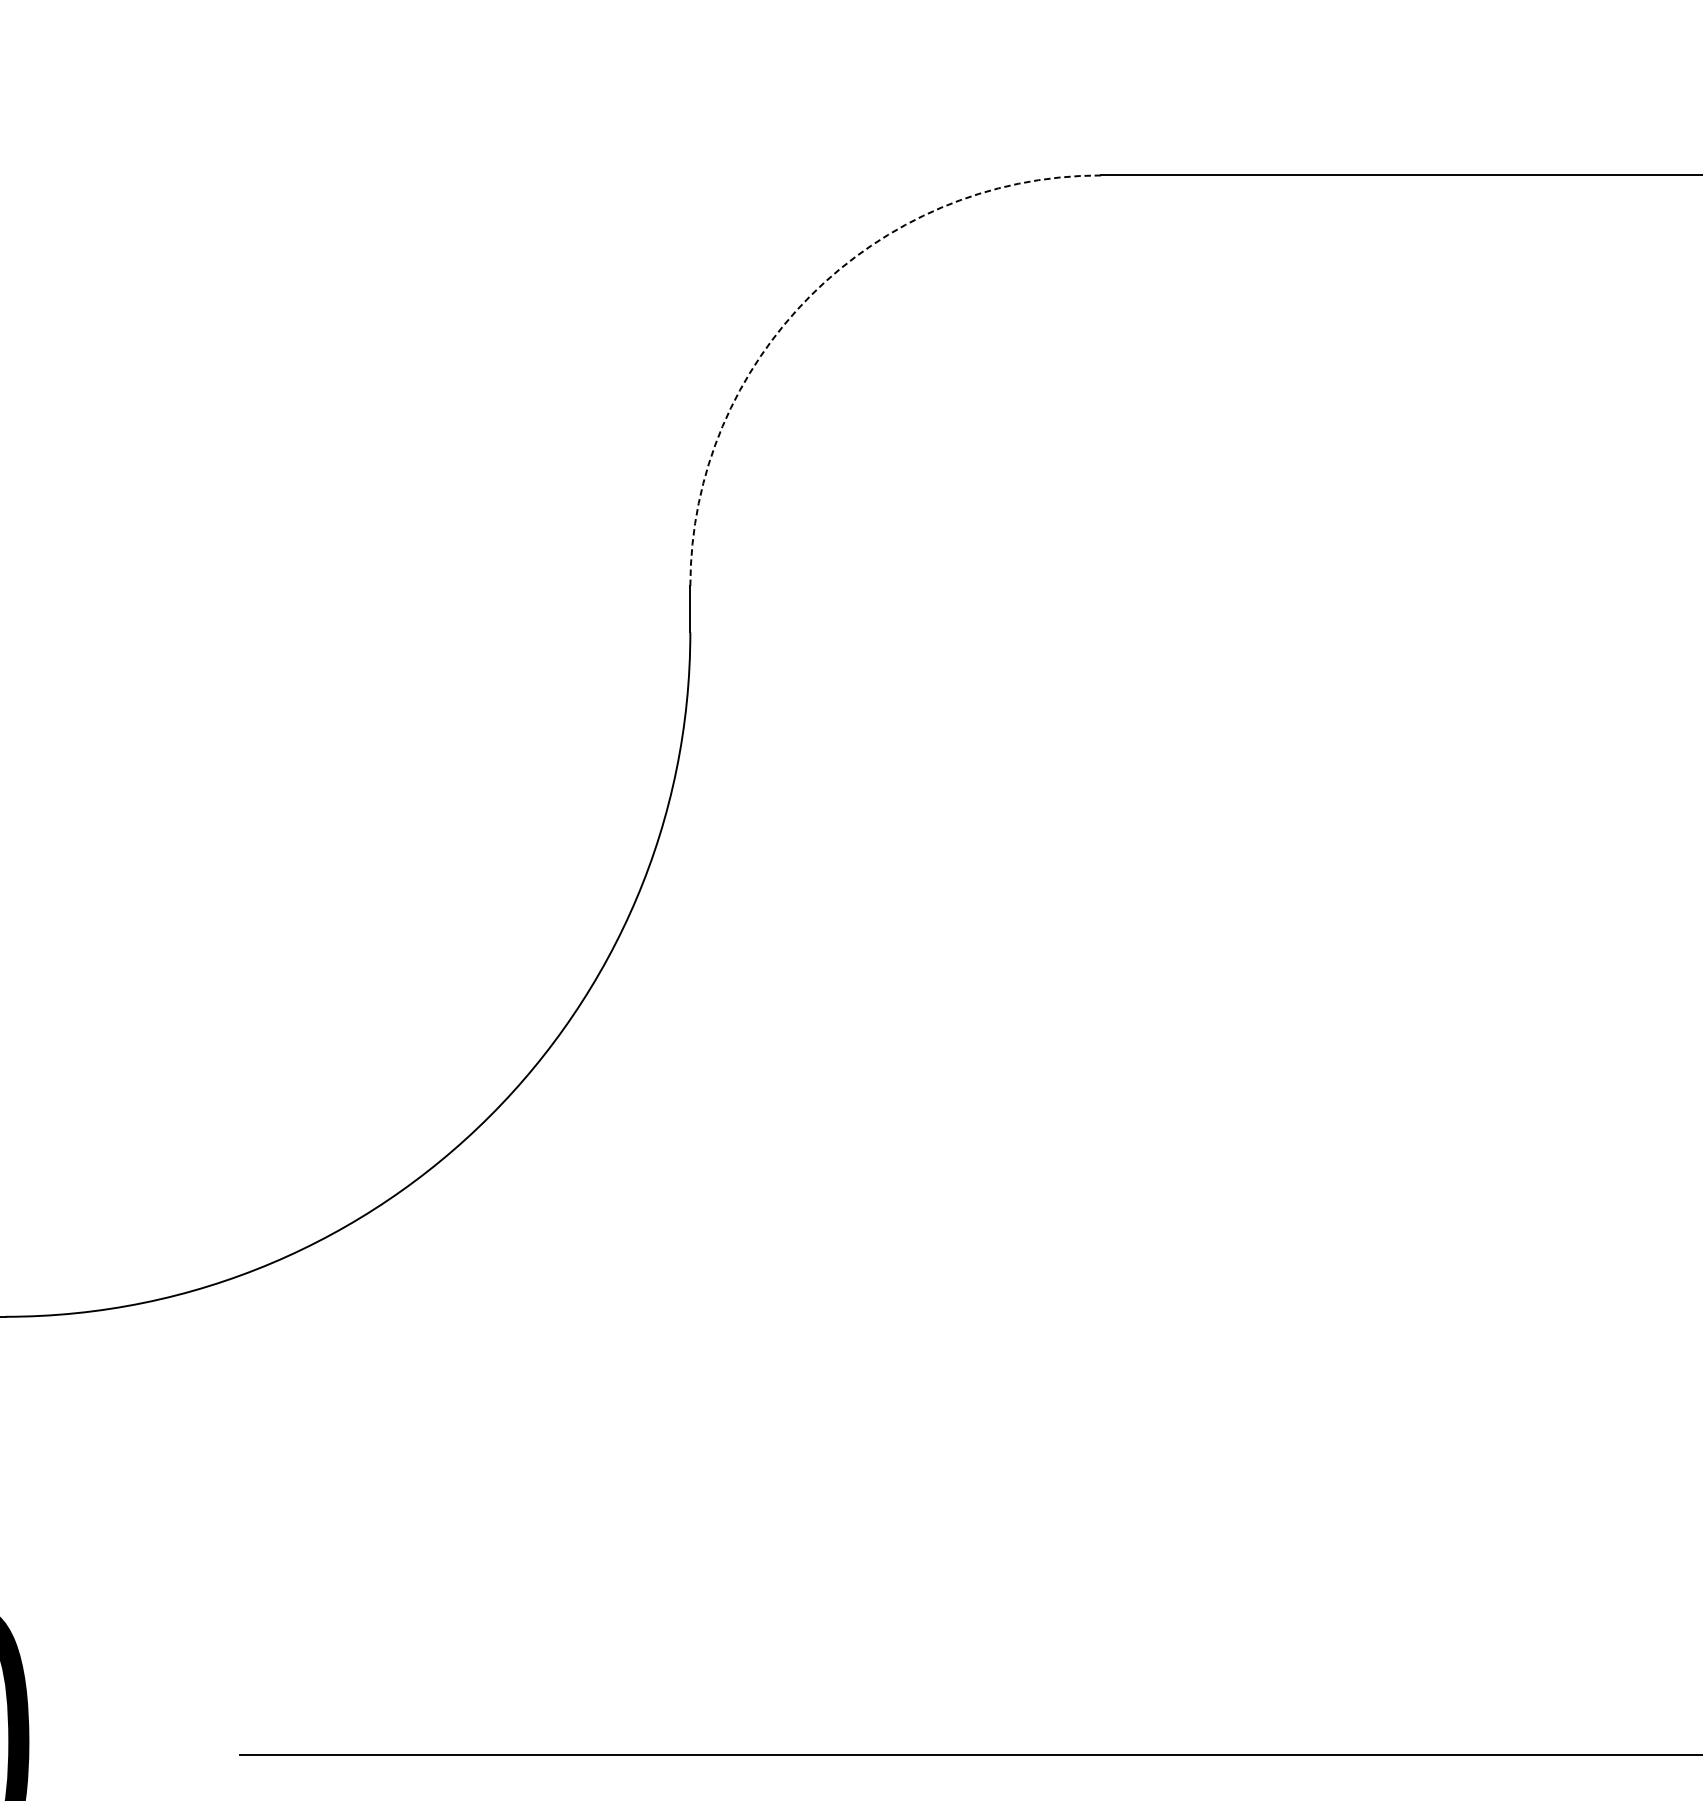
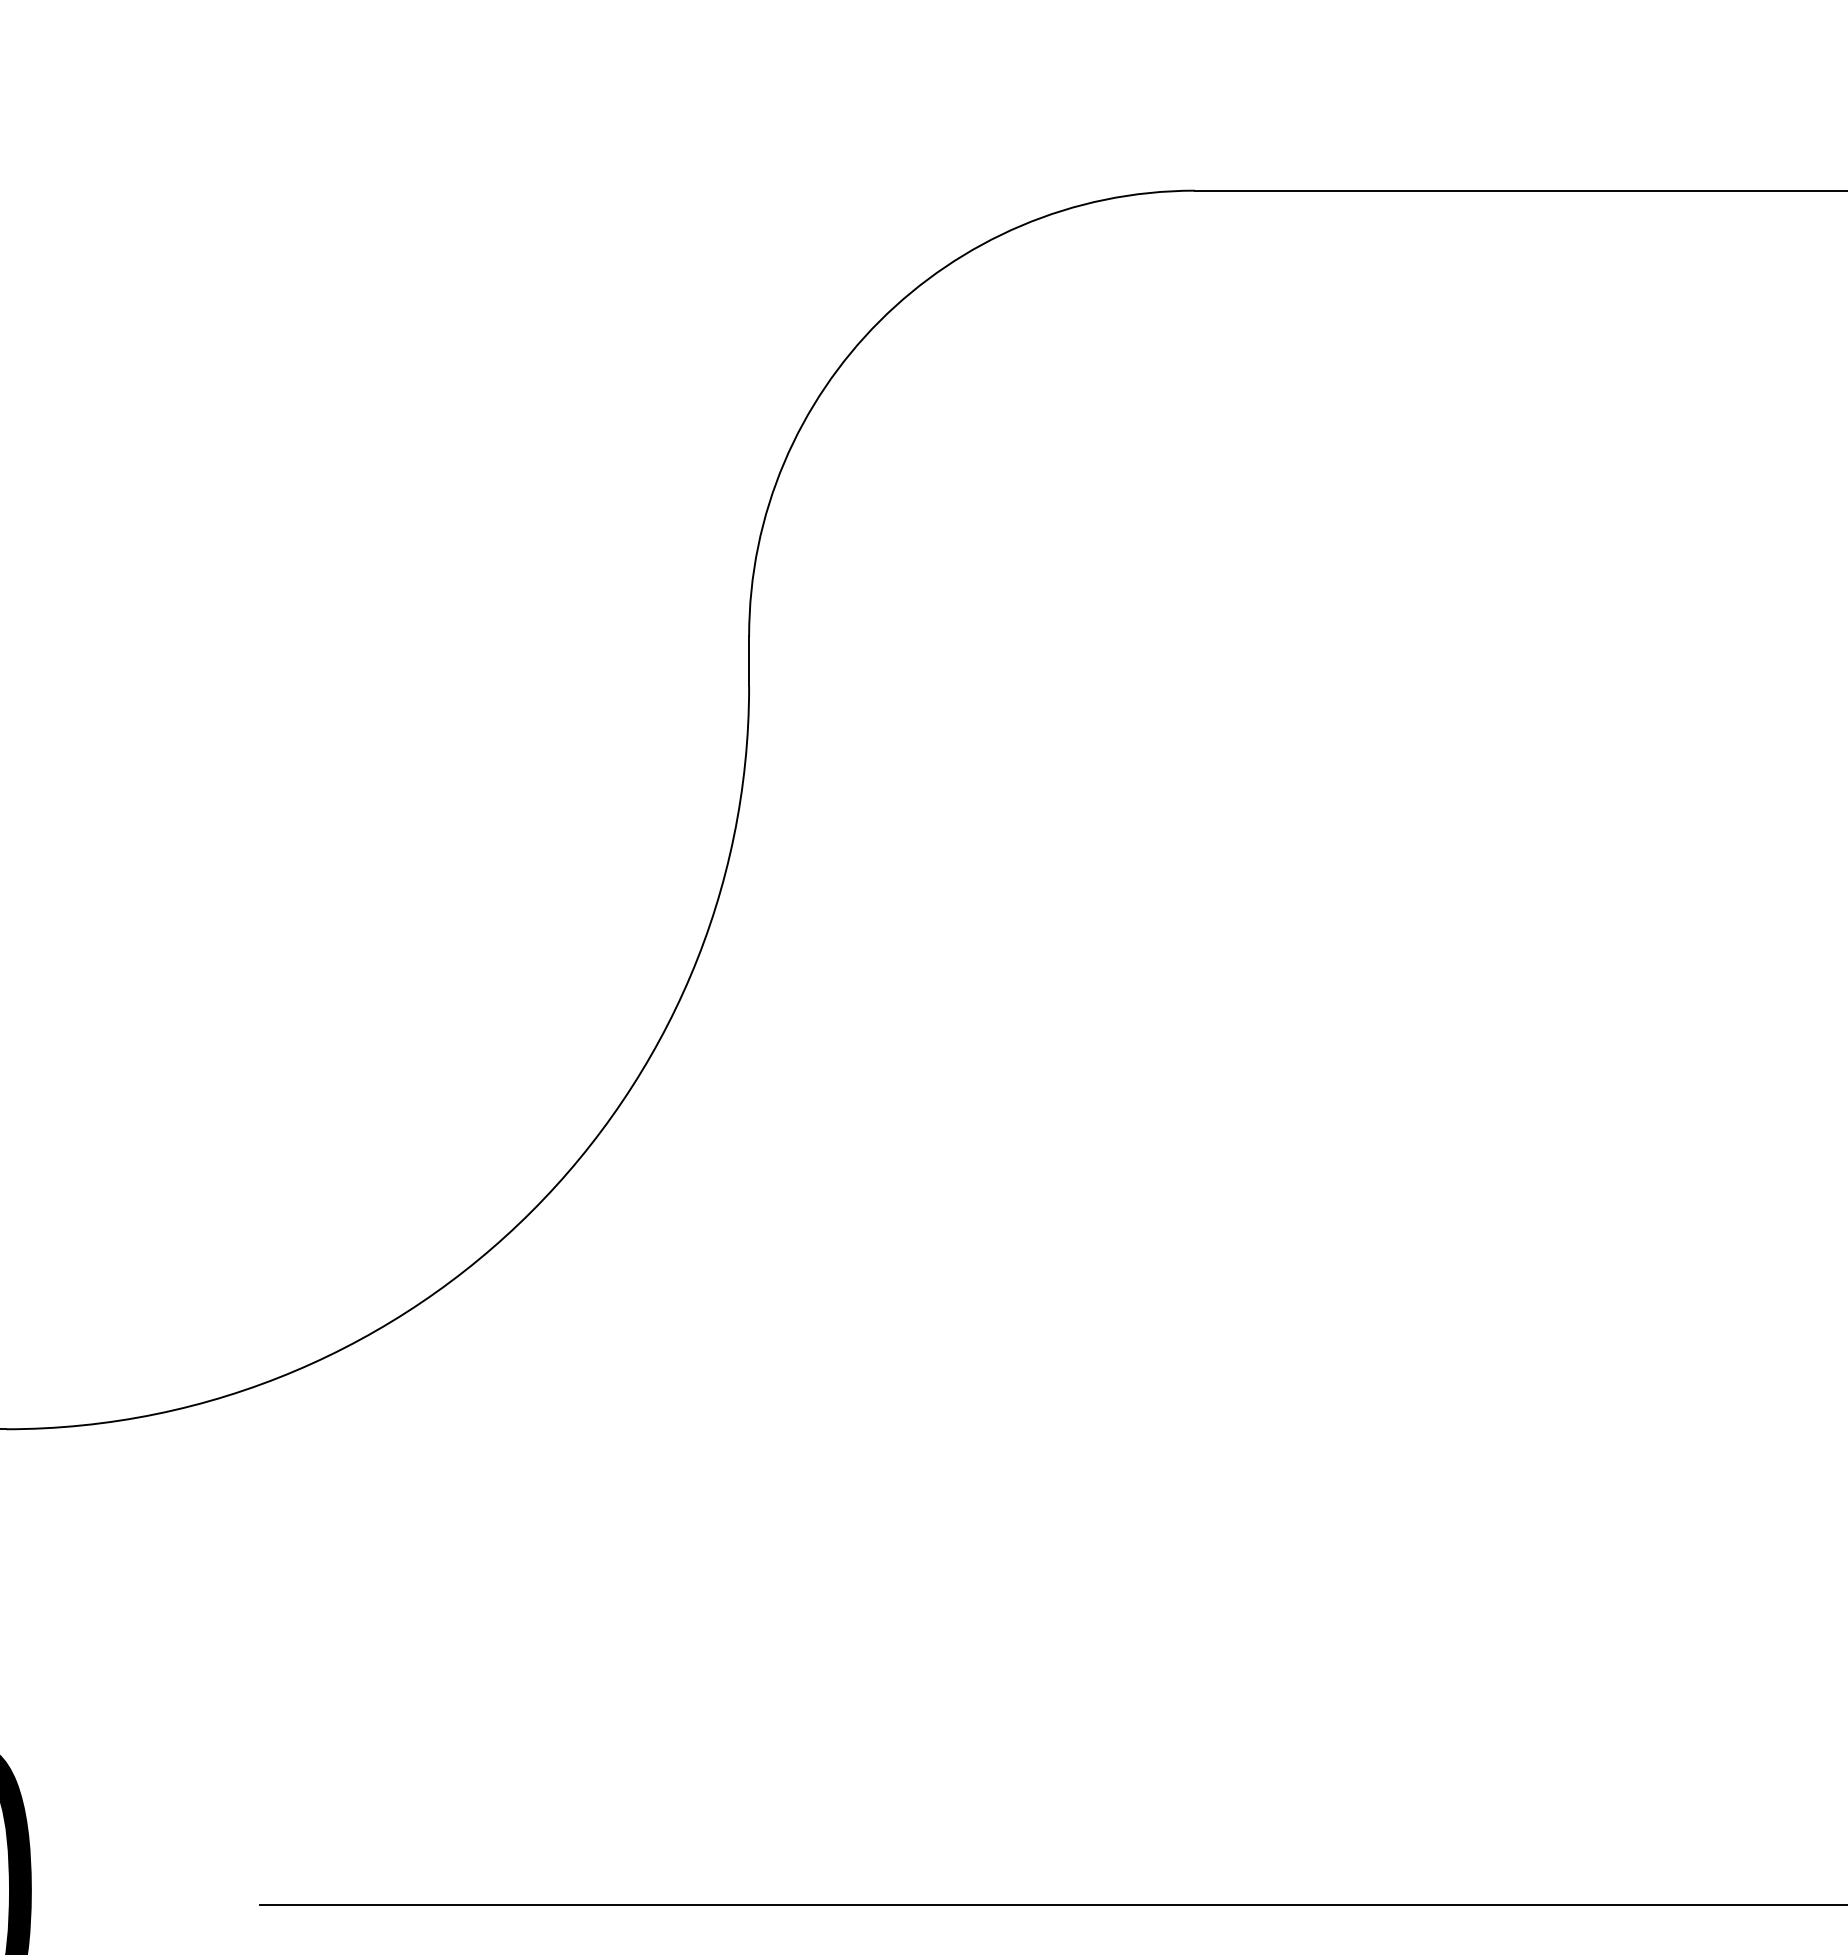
arc: (810, 295) -> (879, 321), dashed -> solid

